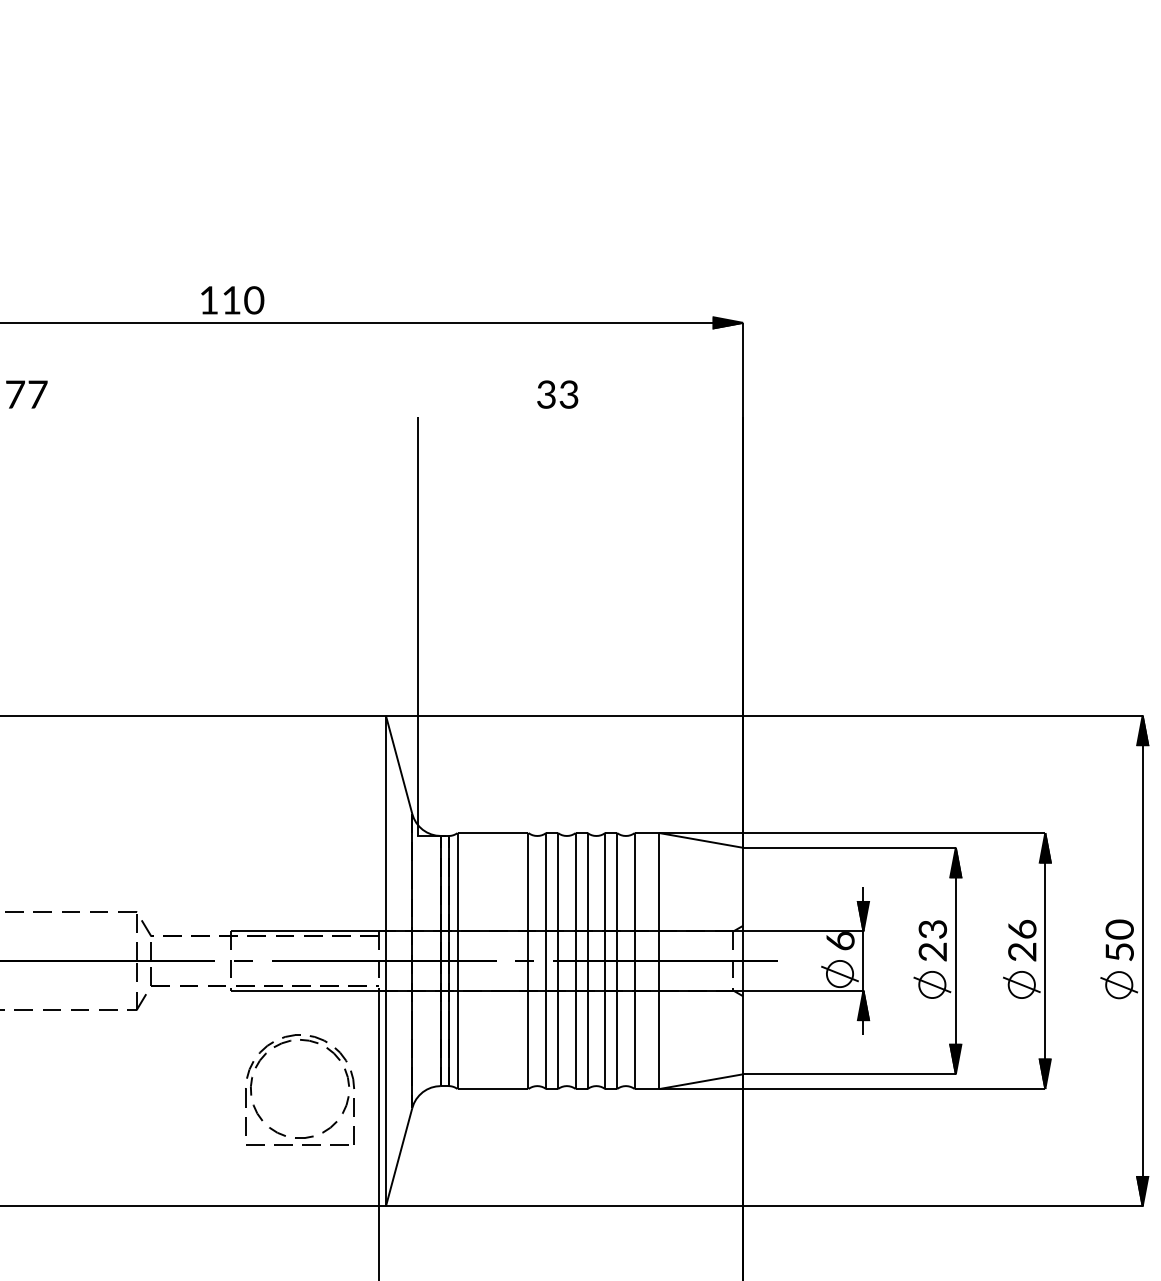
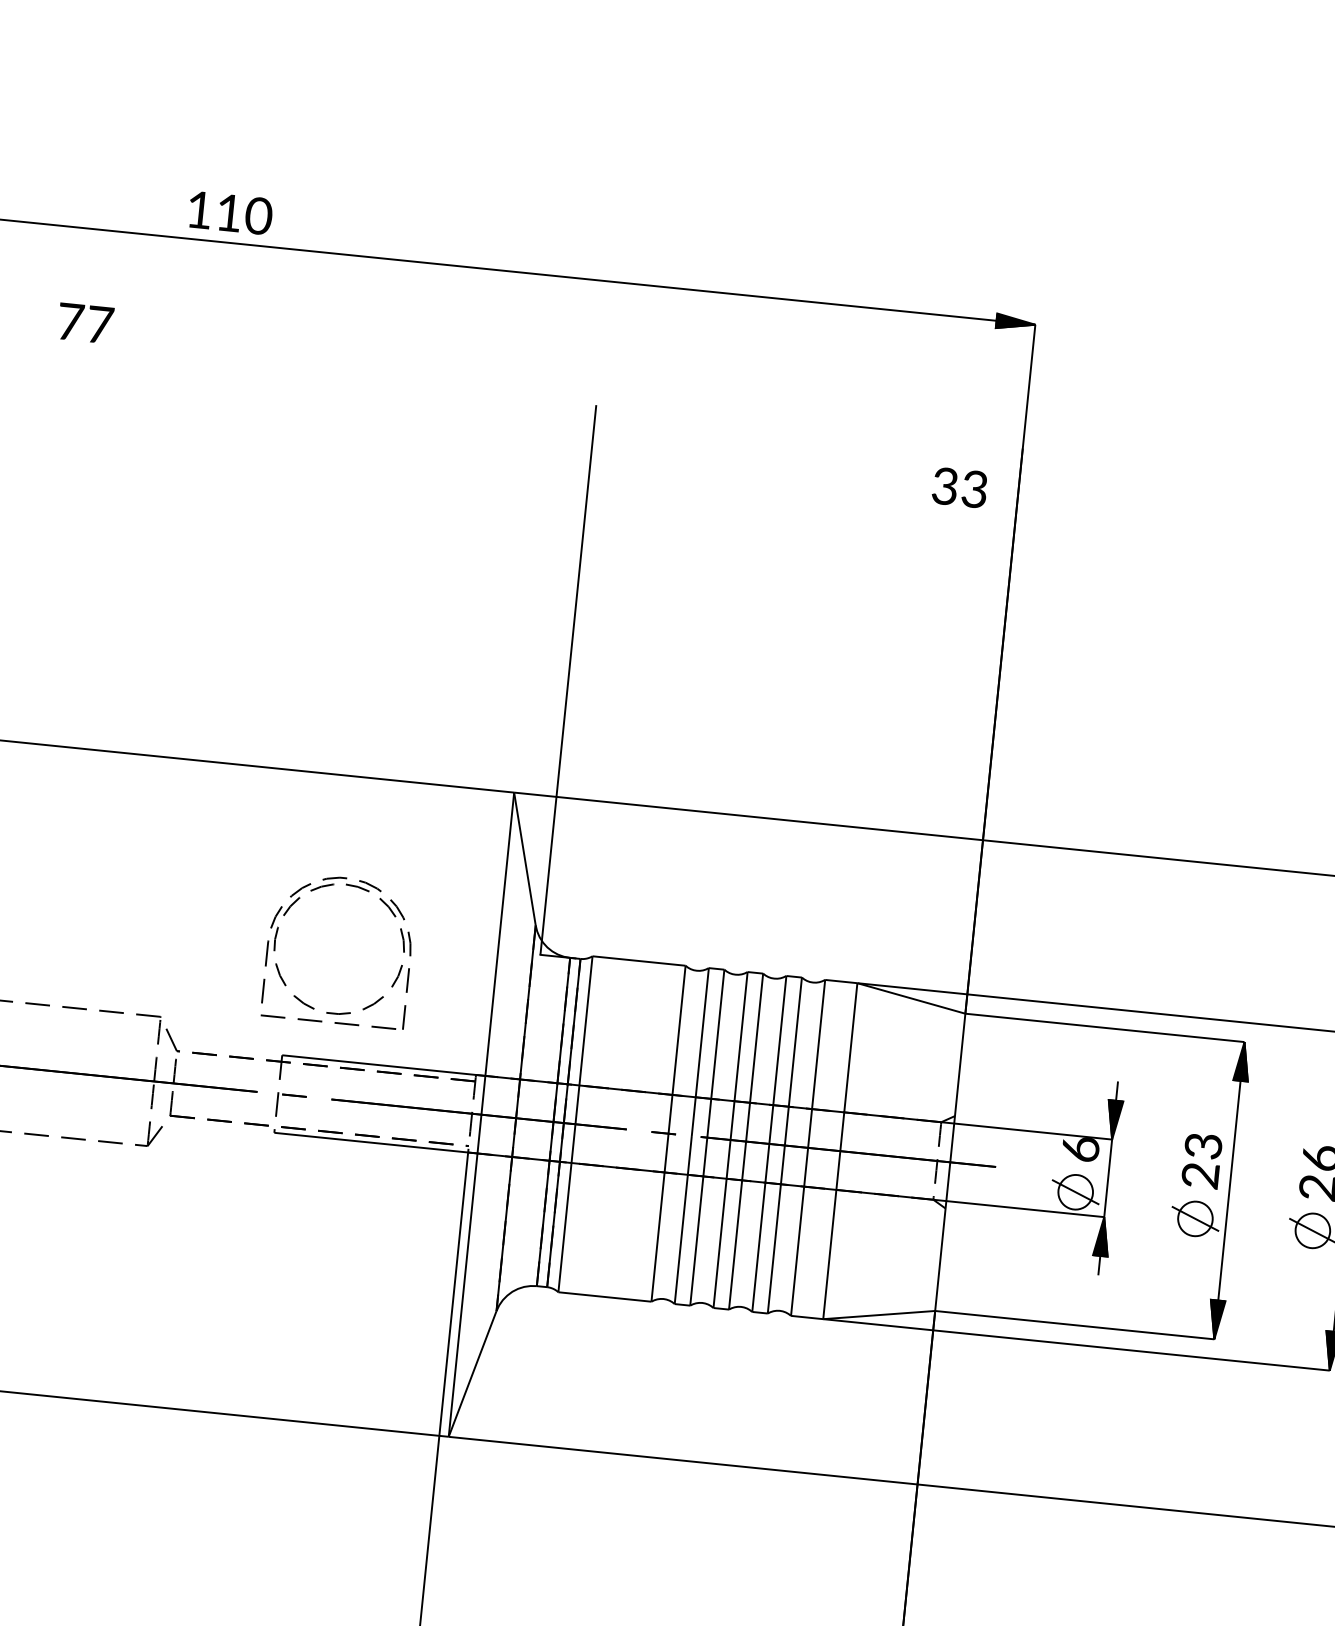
text: (232, 300) -> (230, 213), moved
text: (557, 394) -> (959, 487), moved
part: (256, 1108) -> (279, 968), moved

